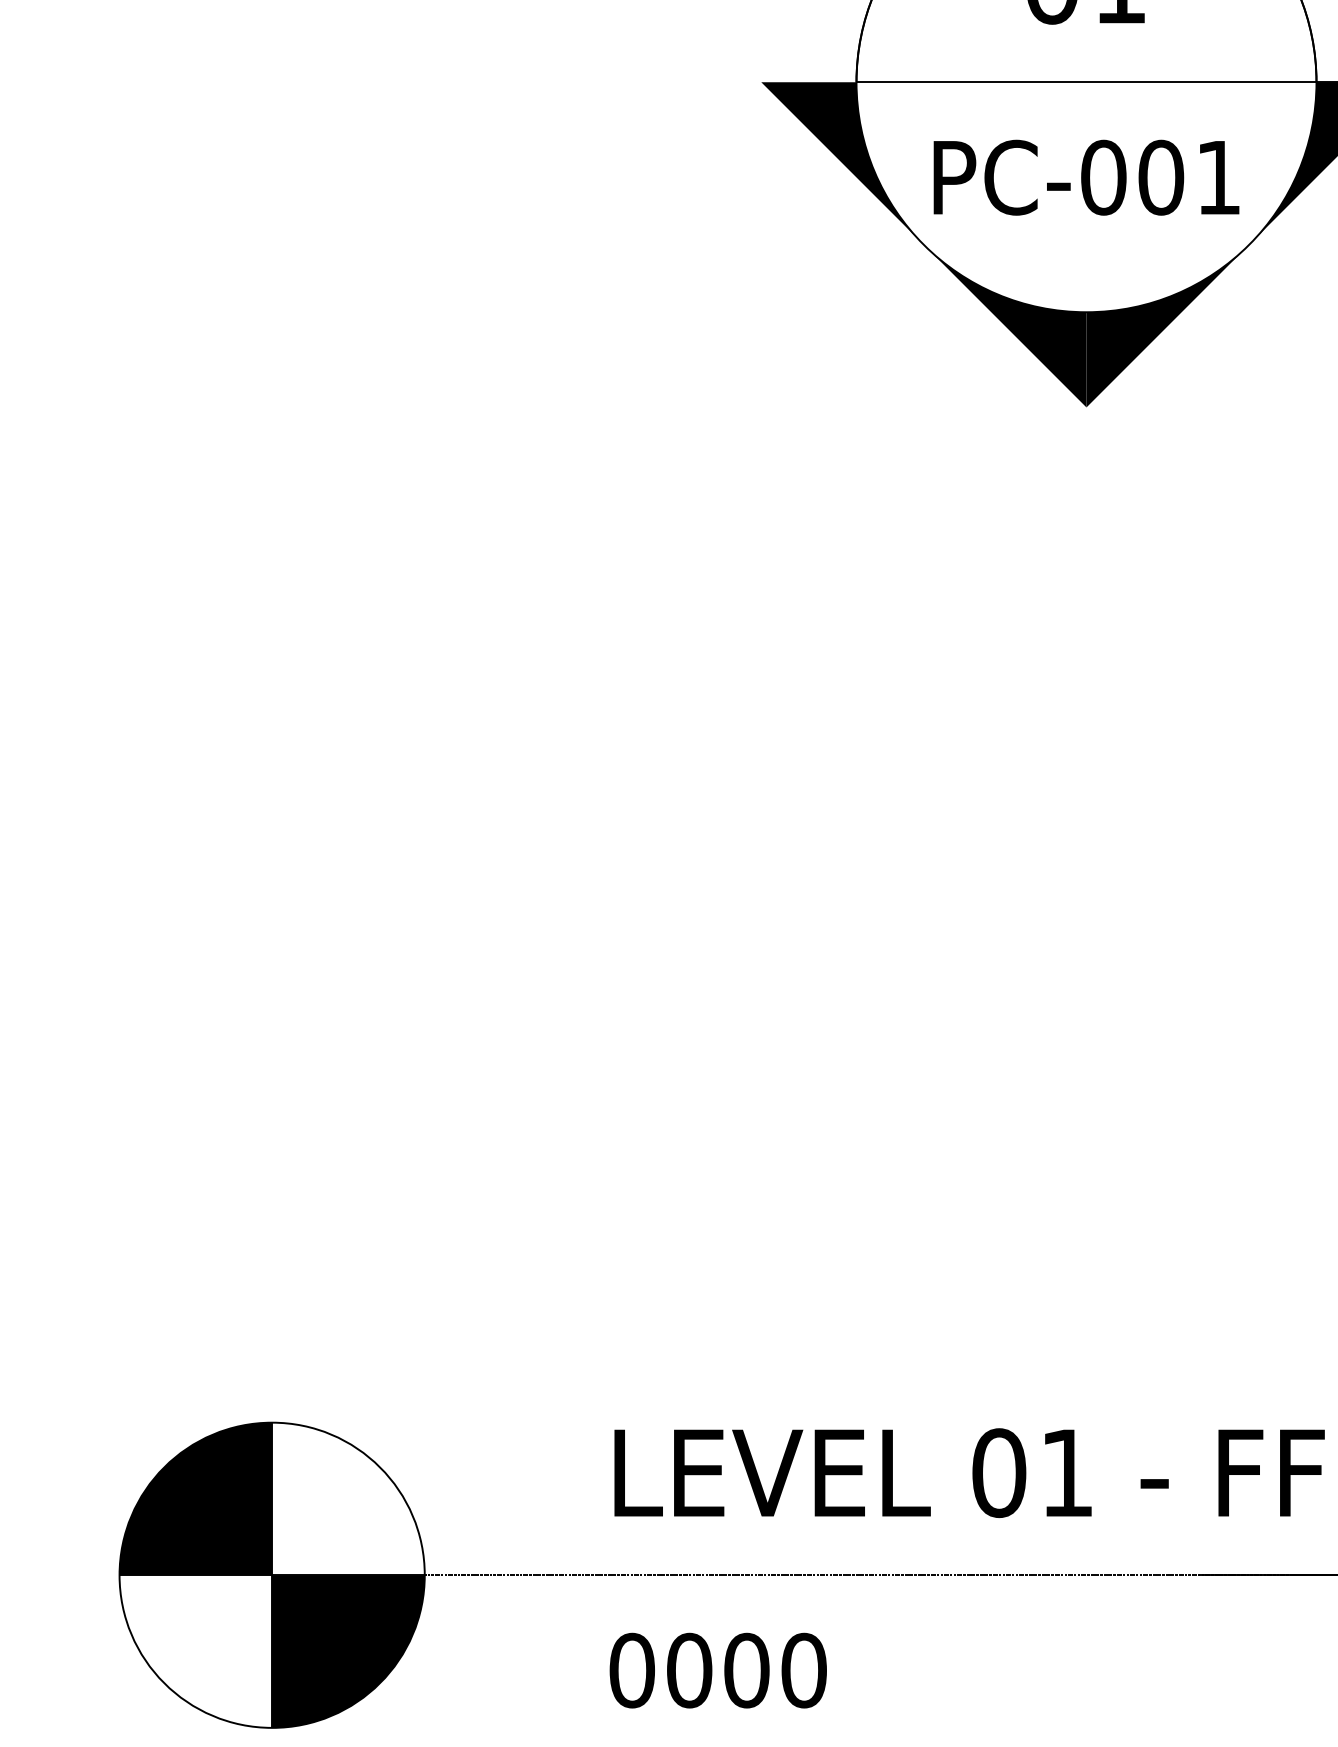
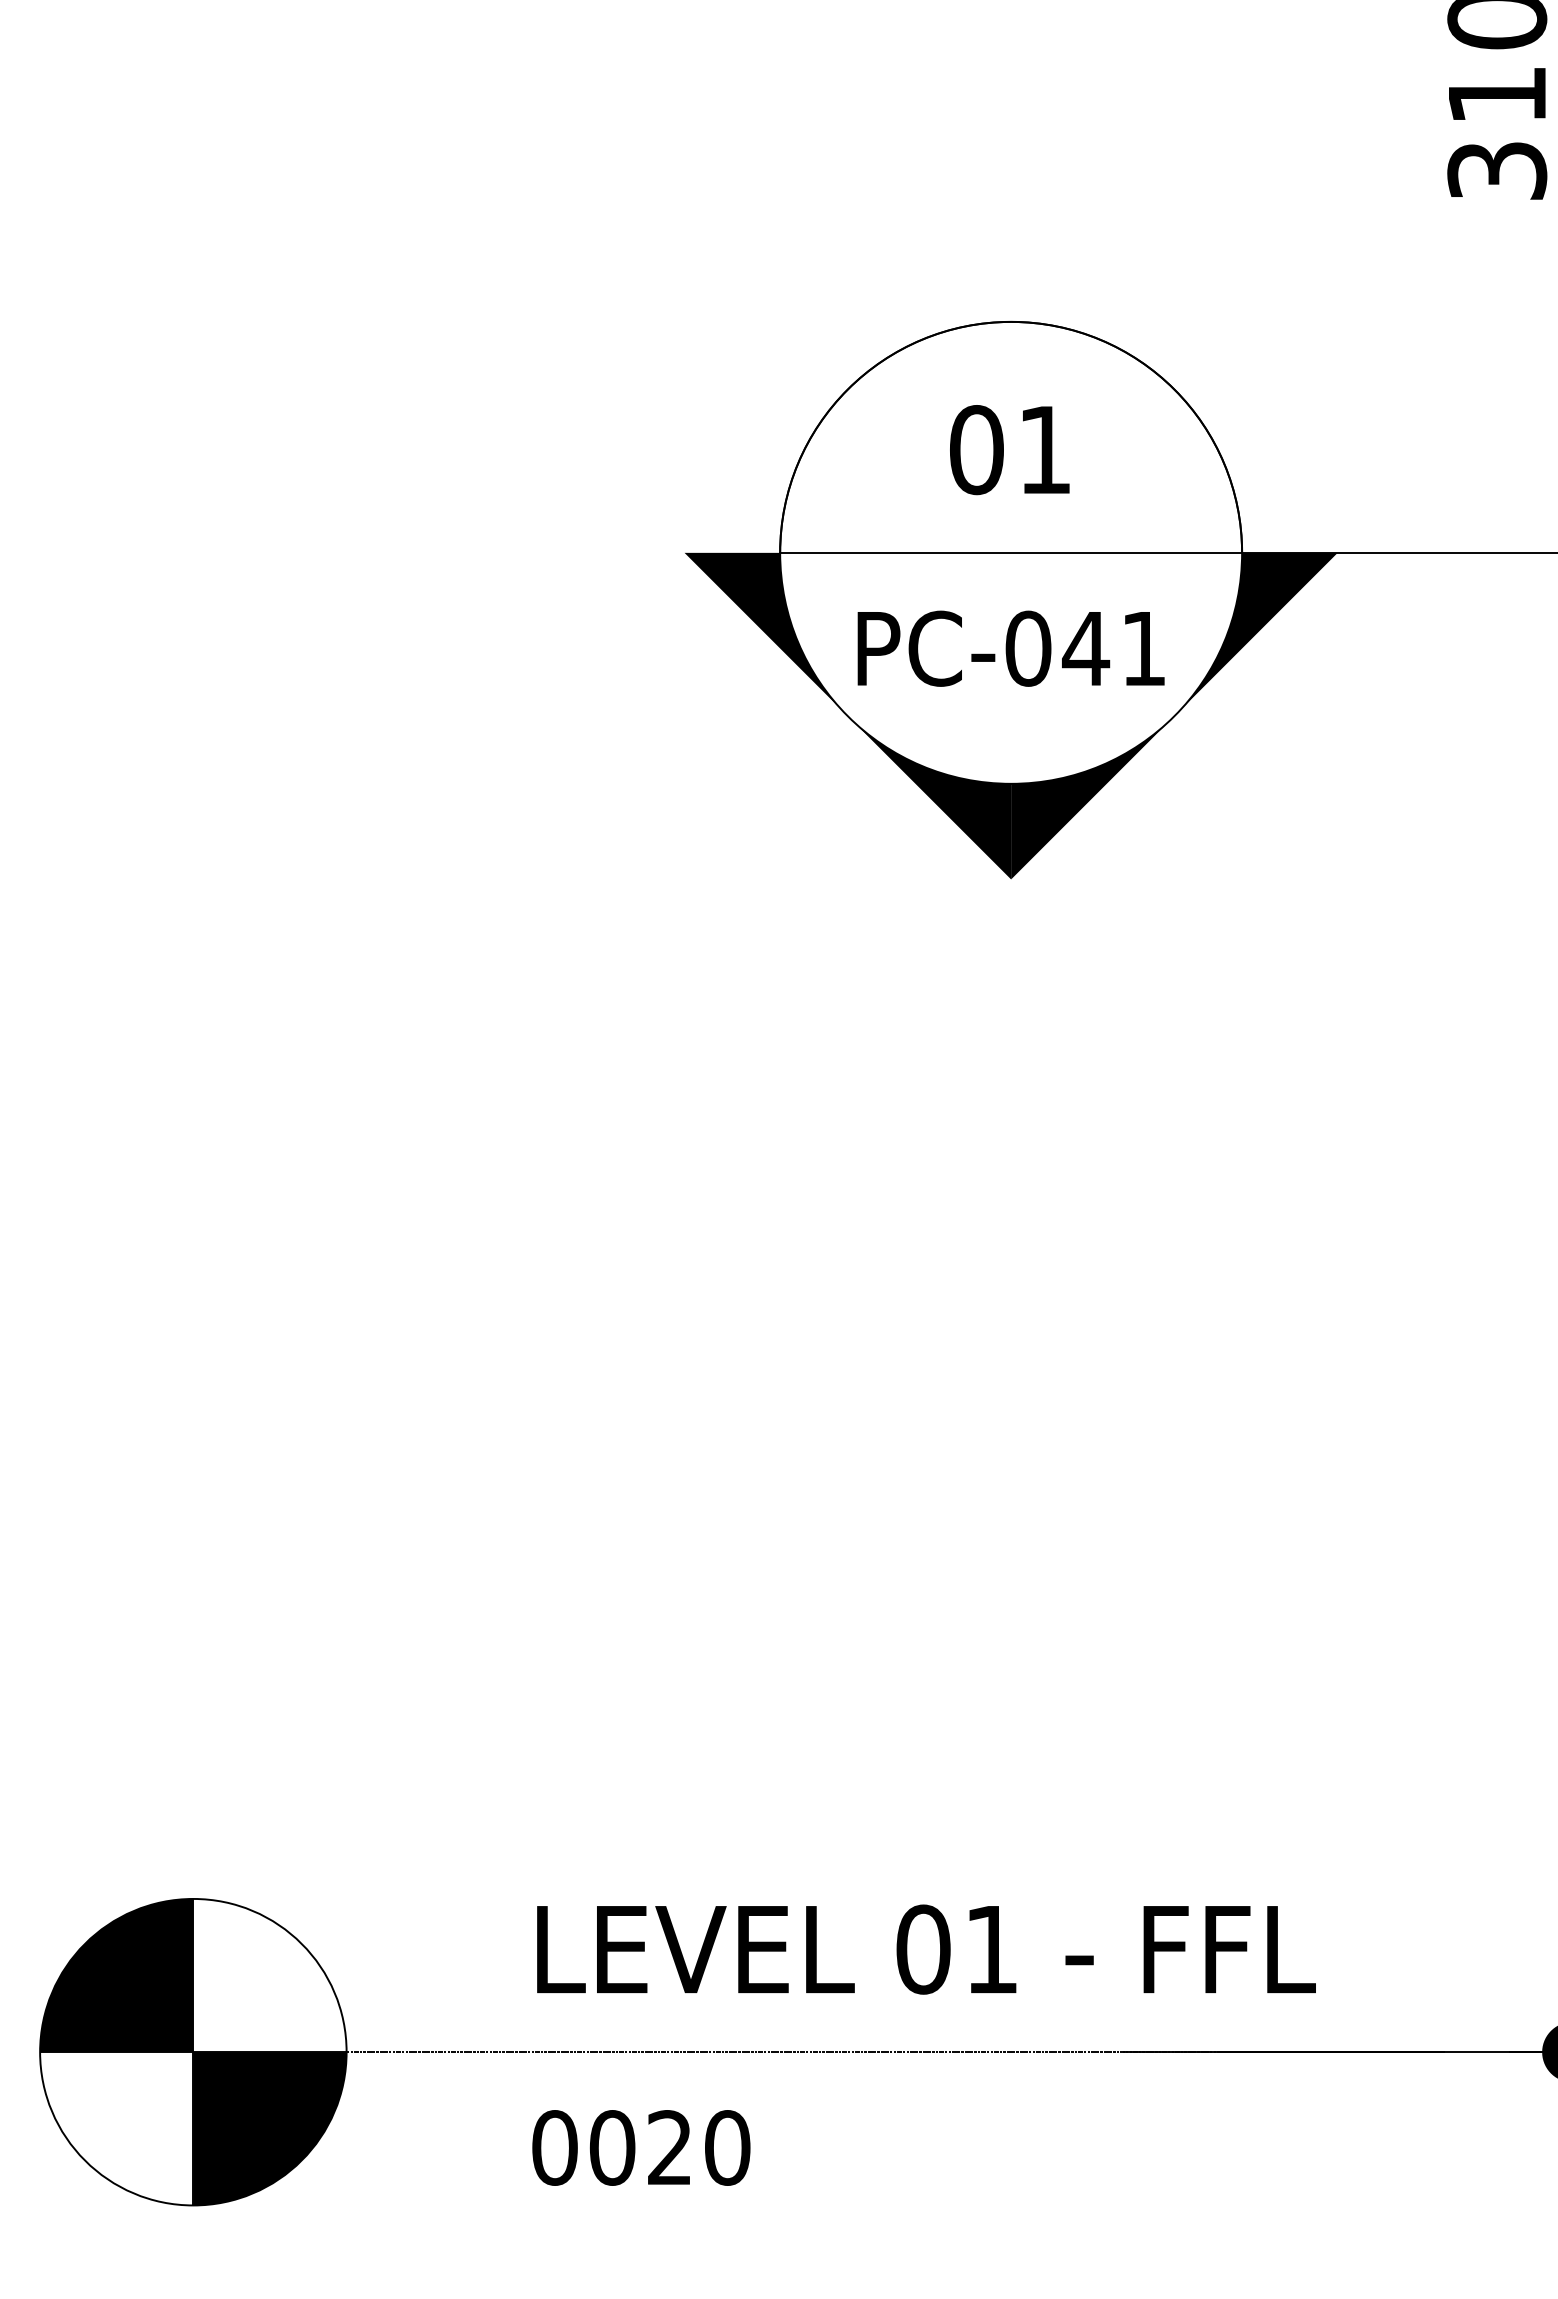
text: (1161, 177) -> (1086, 648), PC-001 -> PC-041
text: (746, 1670) -> (669, 2147), 0000 -> 0020

